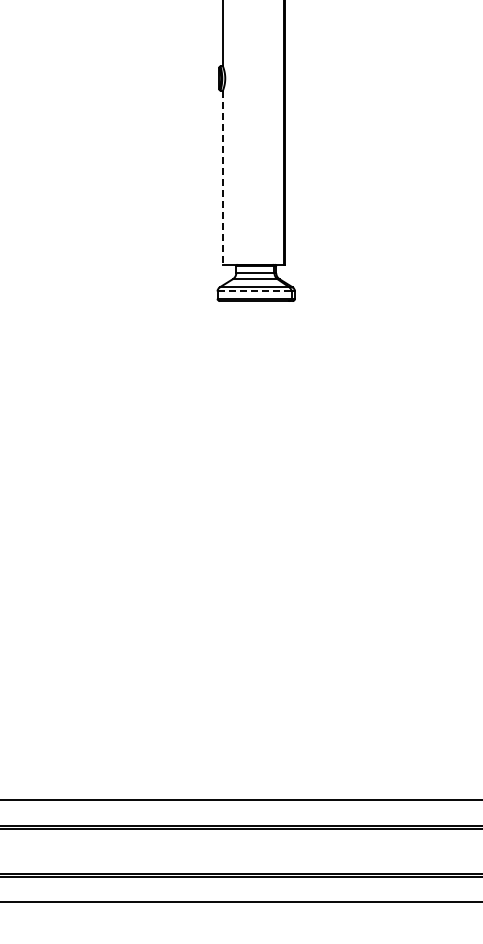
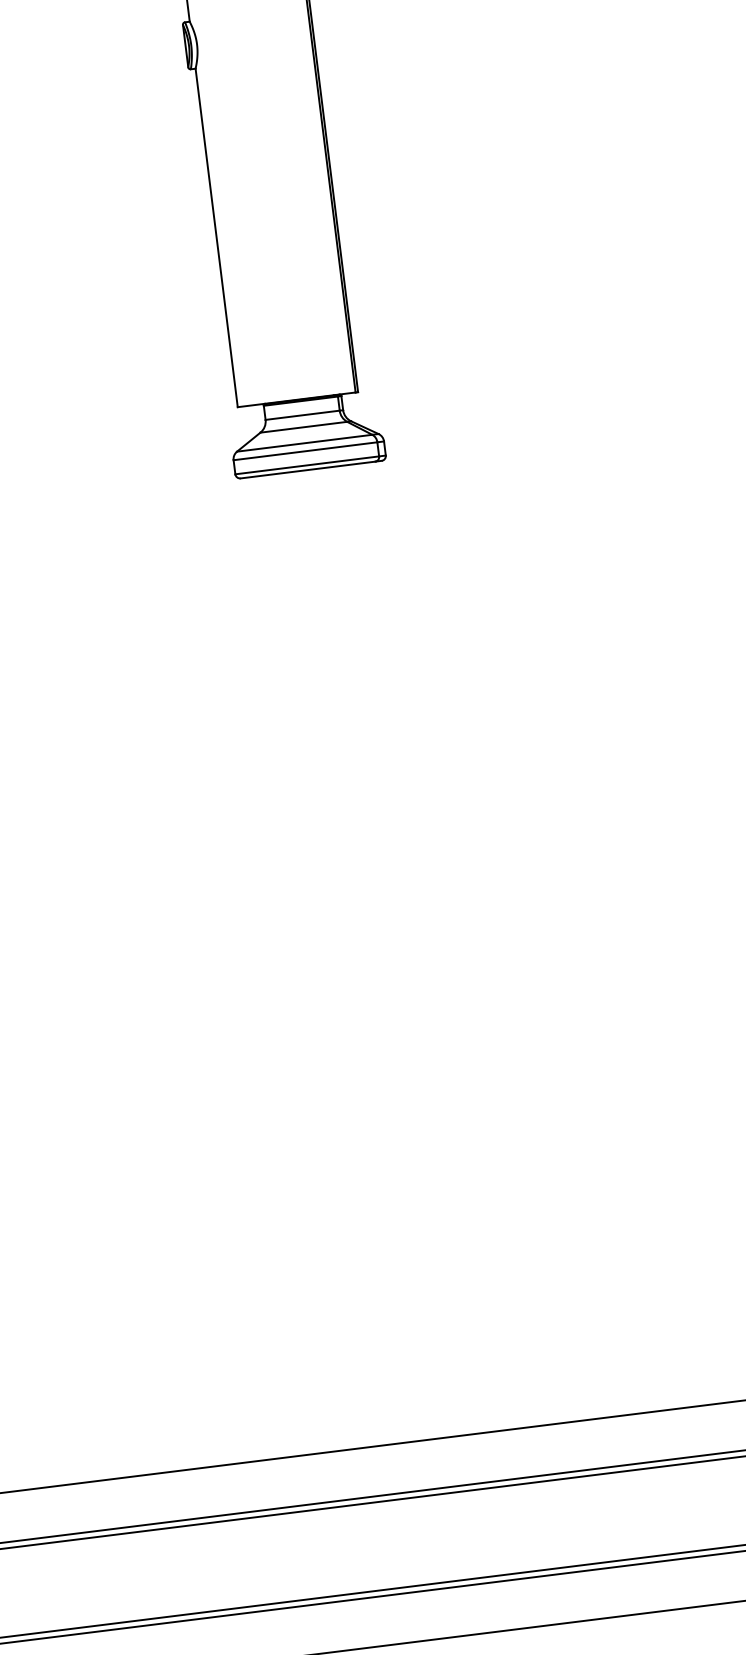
line: (223, 178) -> (217, 239), dashed -> solid
line: (255, 291) -> (307, 451), dashed -> solid

